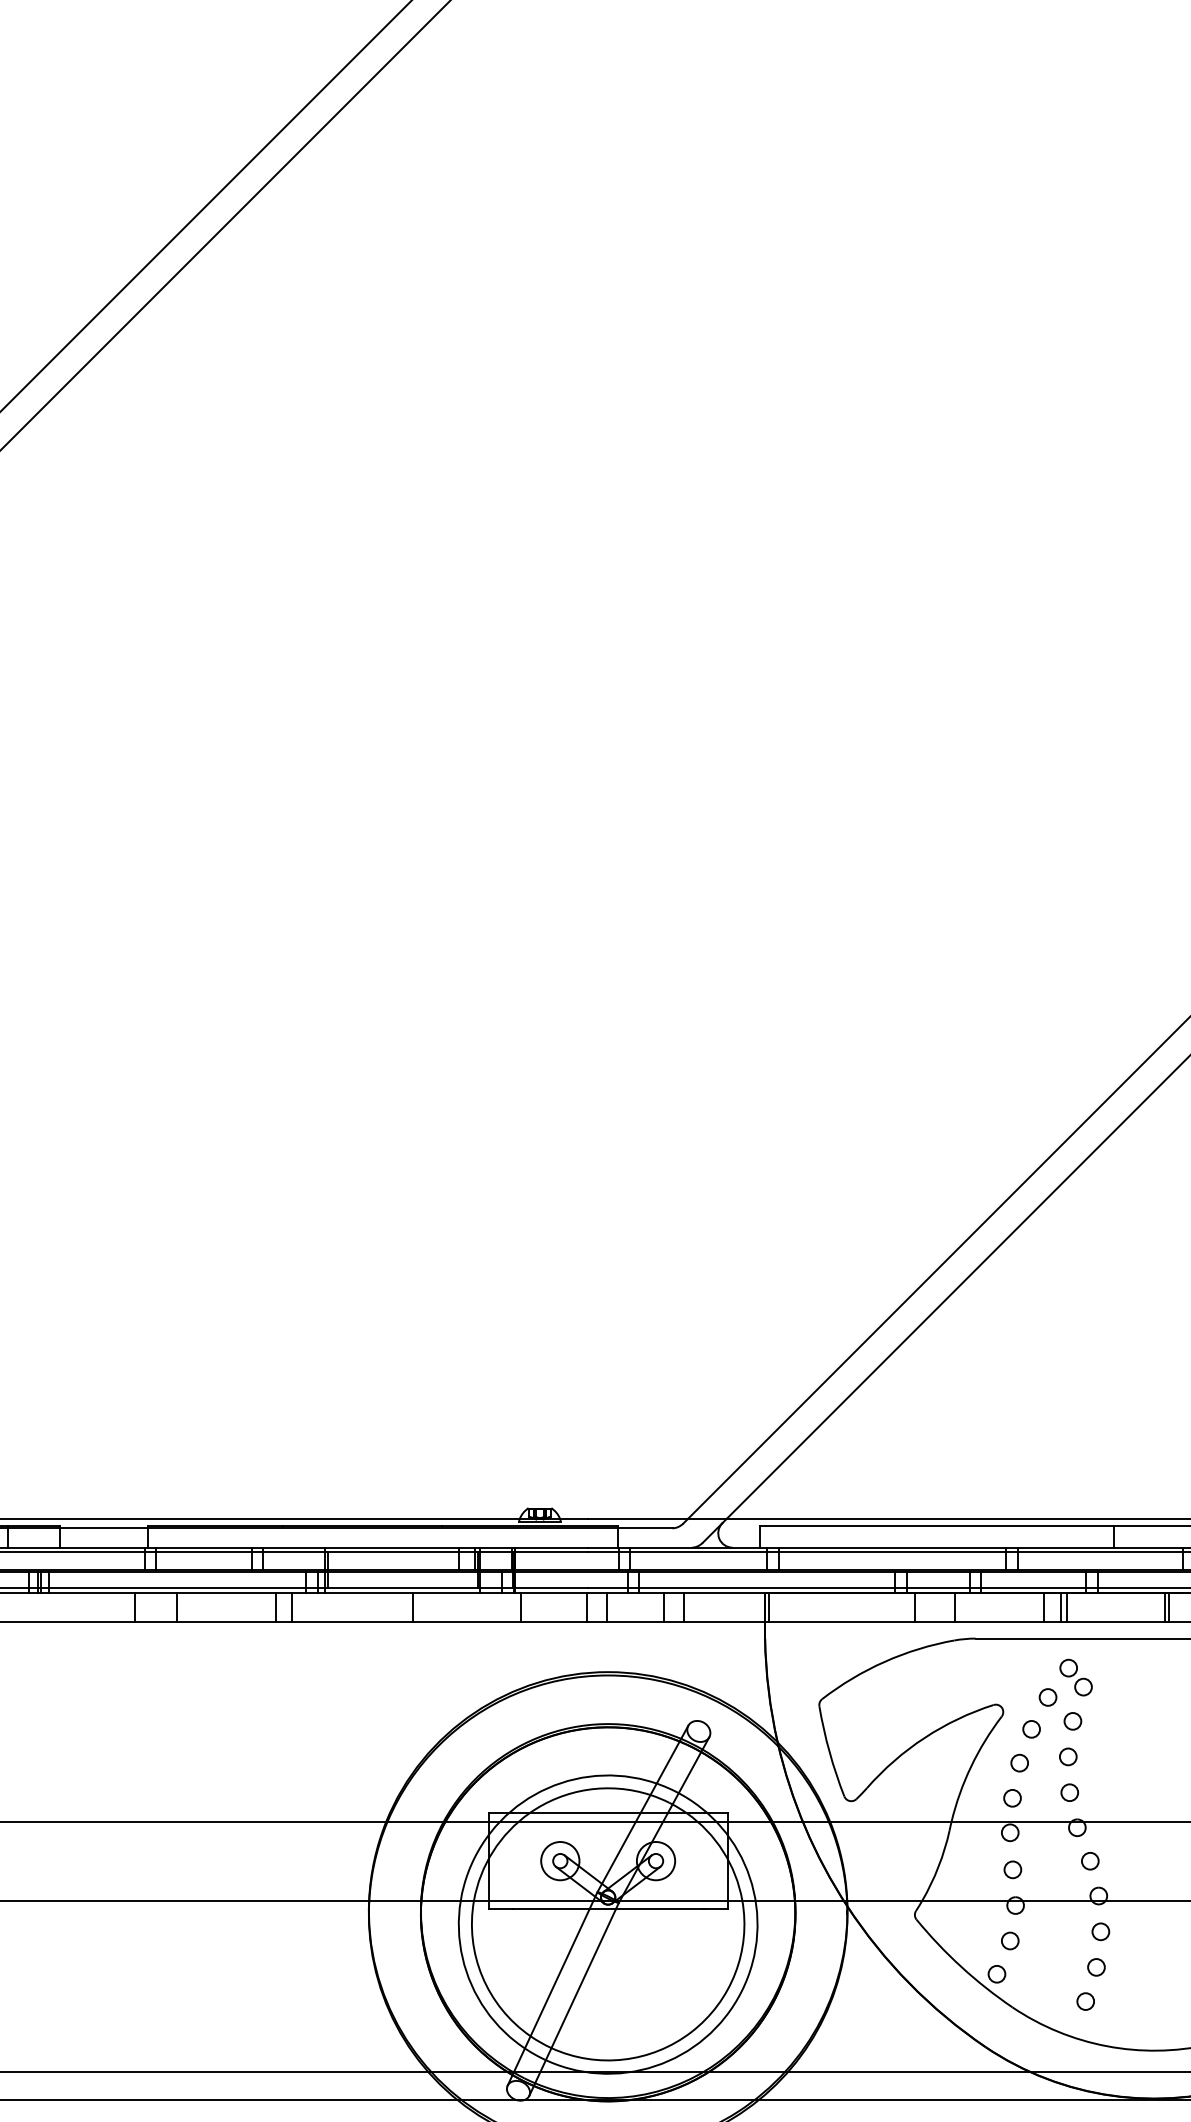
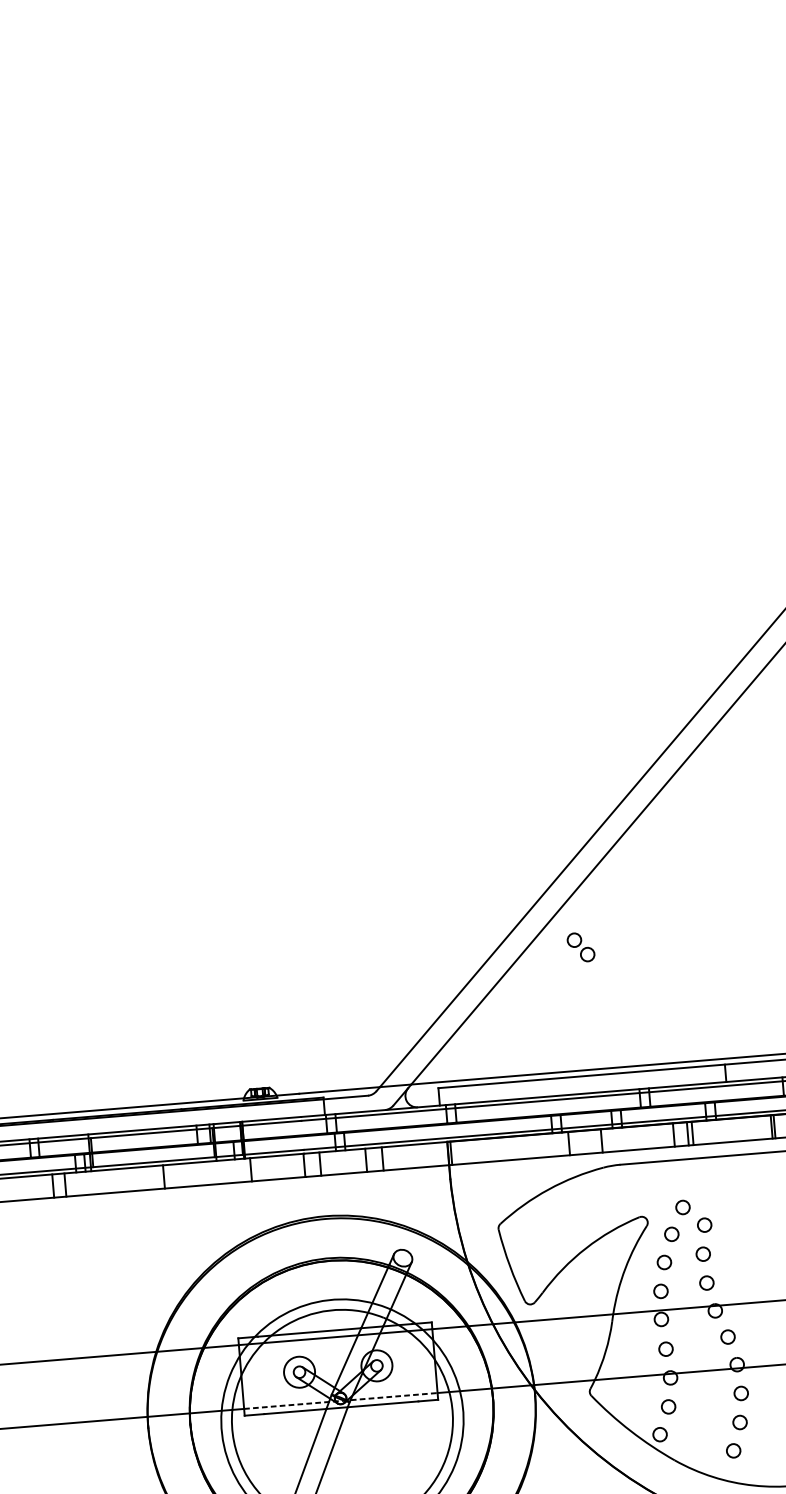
part: (1075, 1677) -> (580, 947), moved
line: (608, 1900) -> (341, 1400), solid -> dashed

